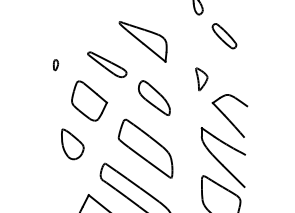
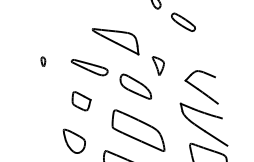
part: (56, 65) -> (44, 61), moved
part: (201, 79) -> (159, 65), moved
part: (89, 100) -> (81, 100), size x0.6

